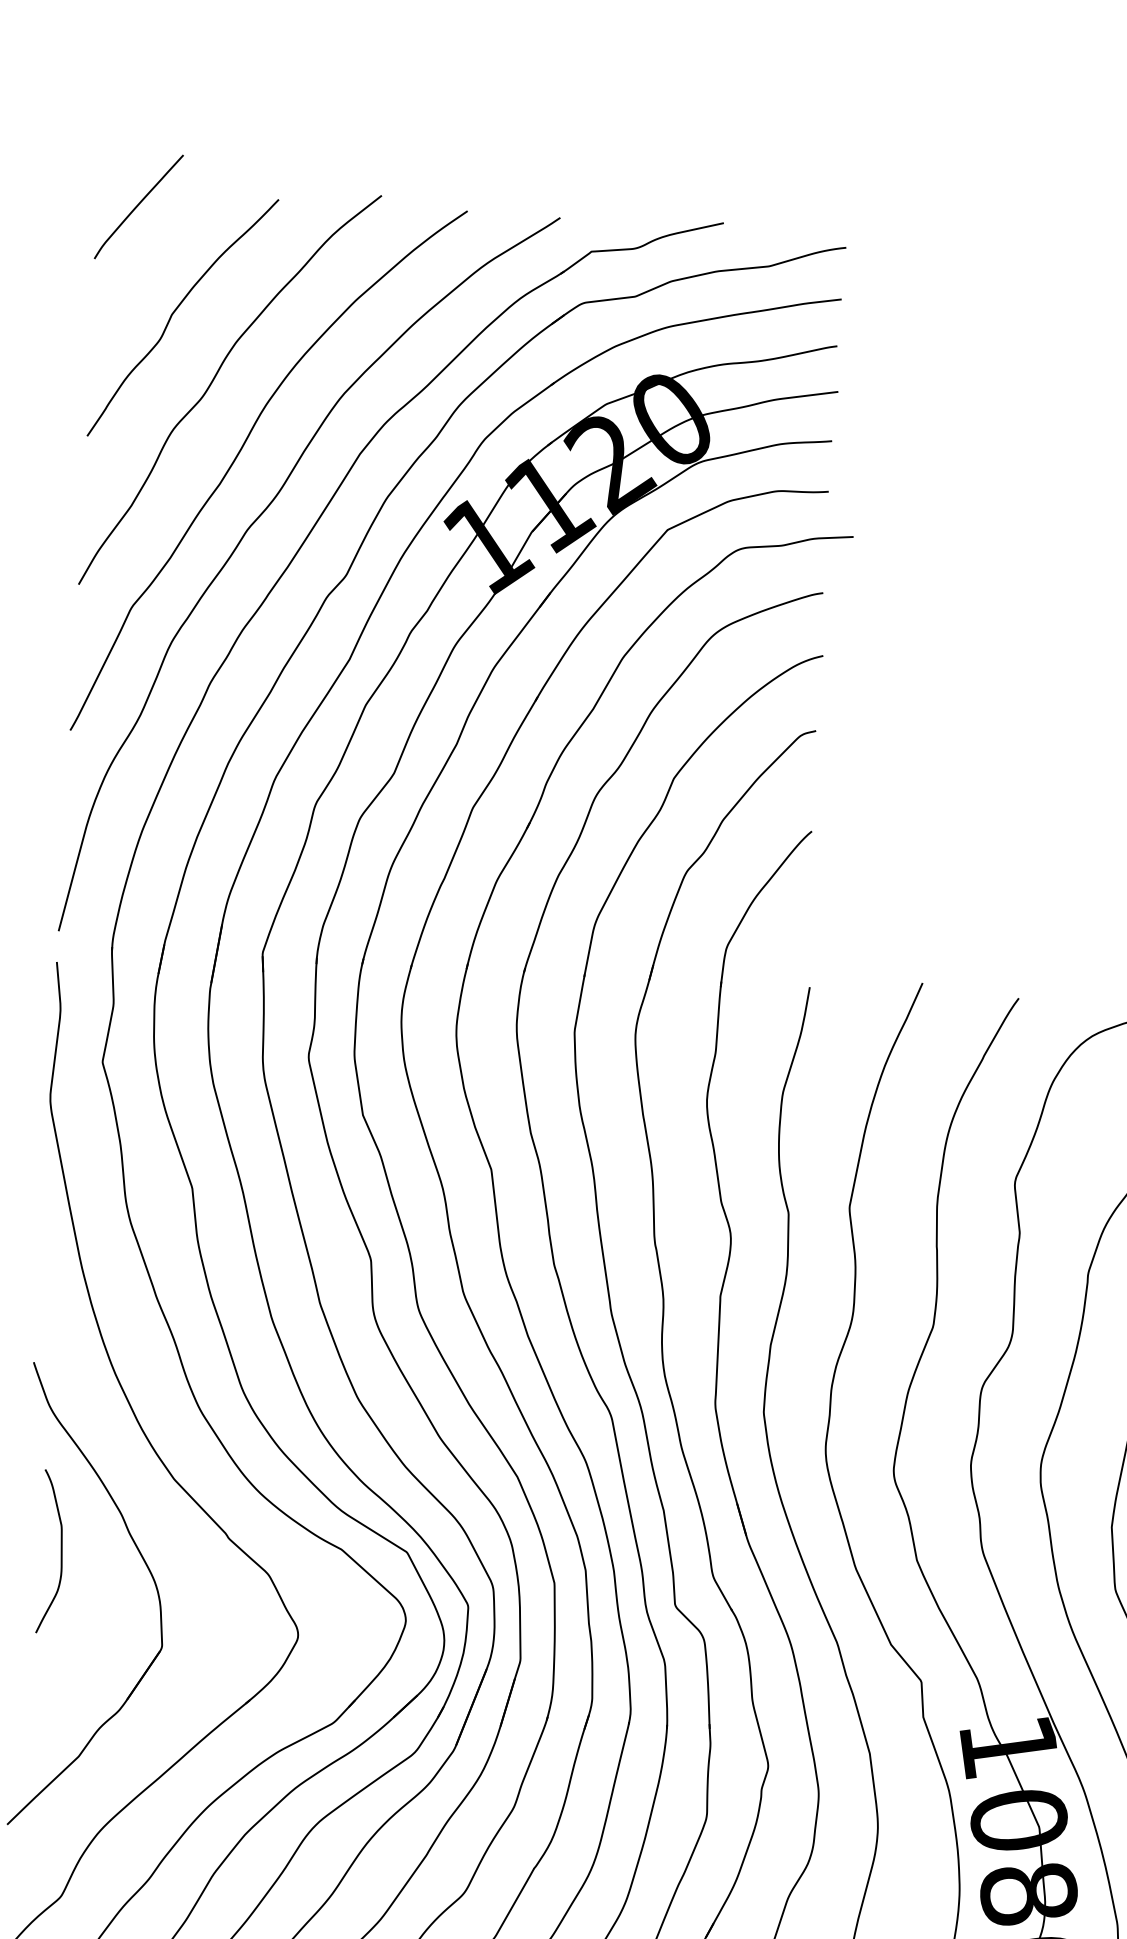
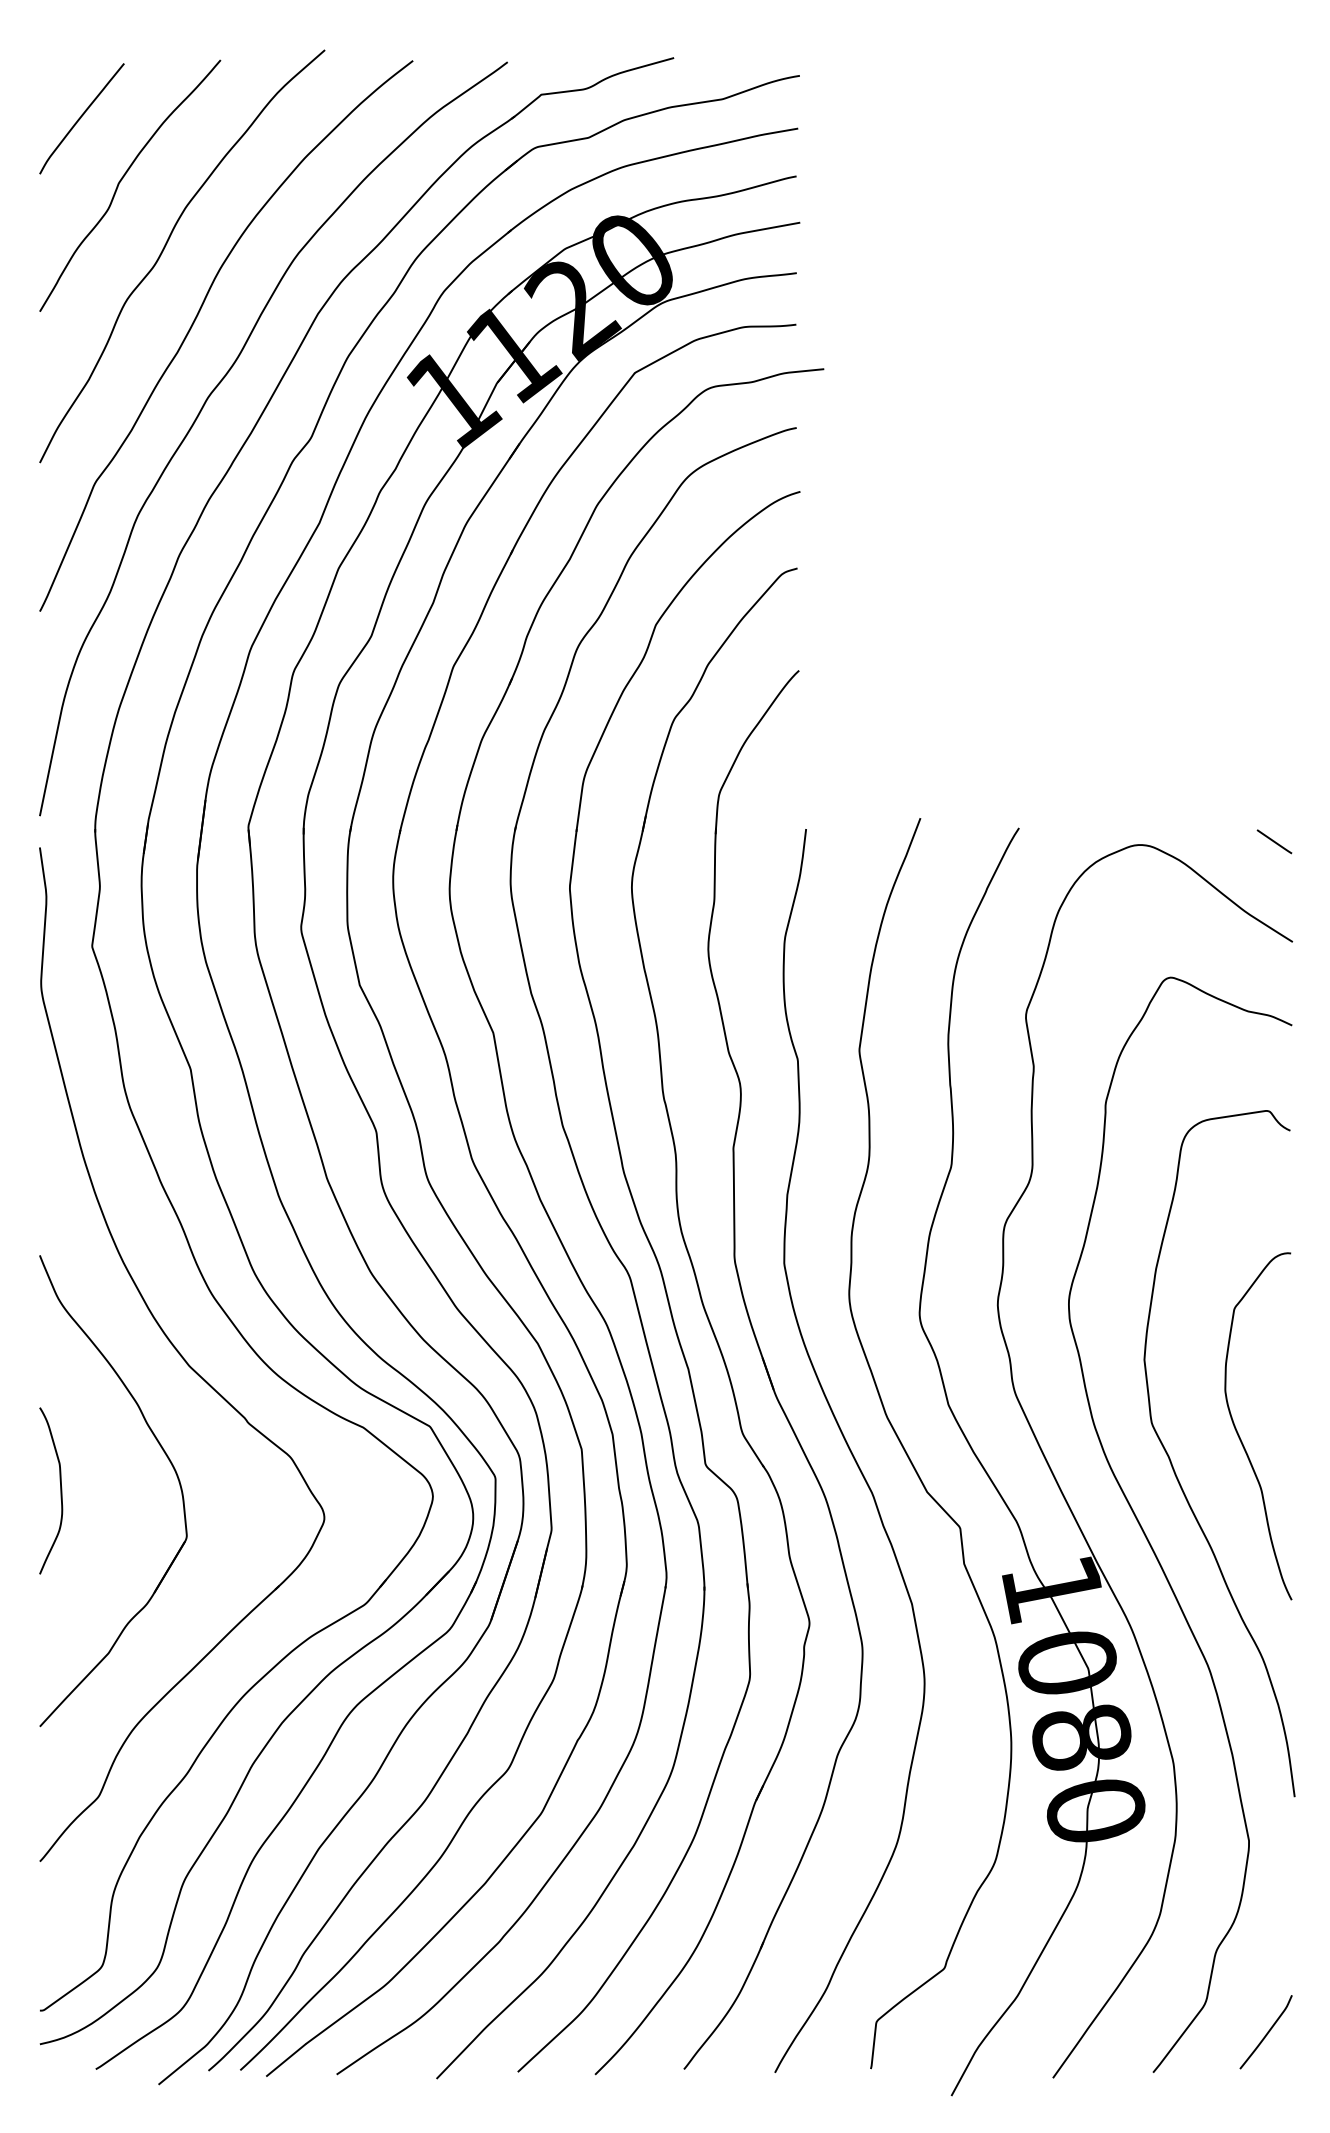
curve: (138, 205) -> (81, 117), moved
curve: (60, 1551) -> (60, 1490), moved

